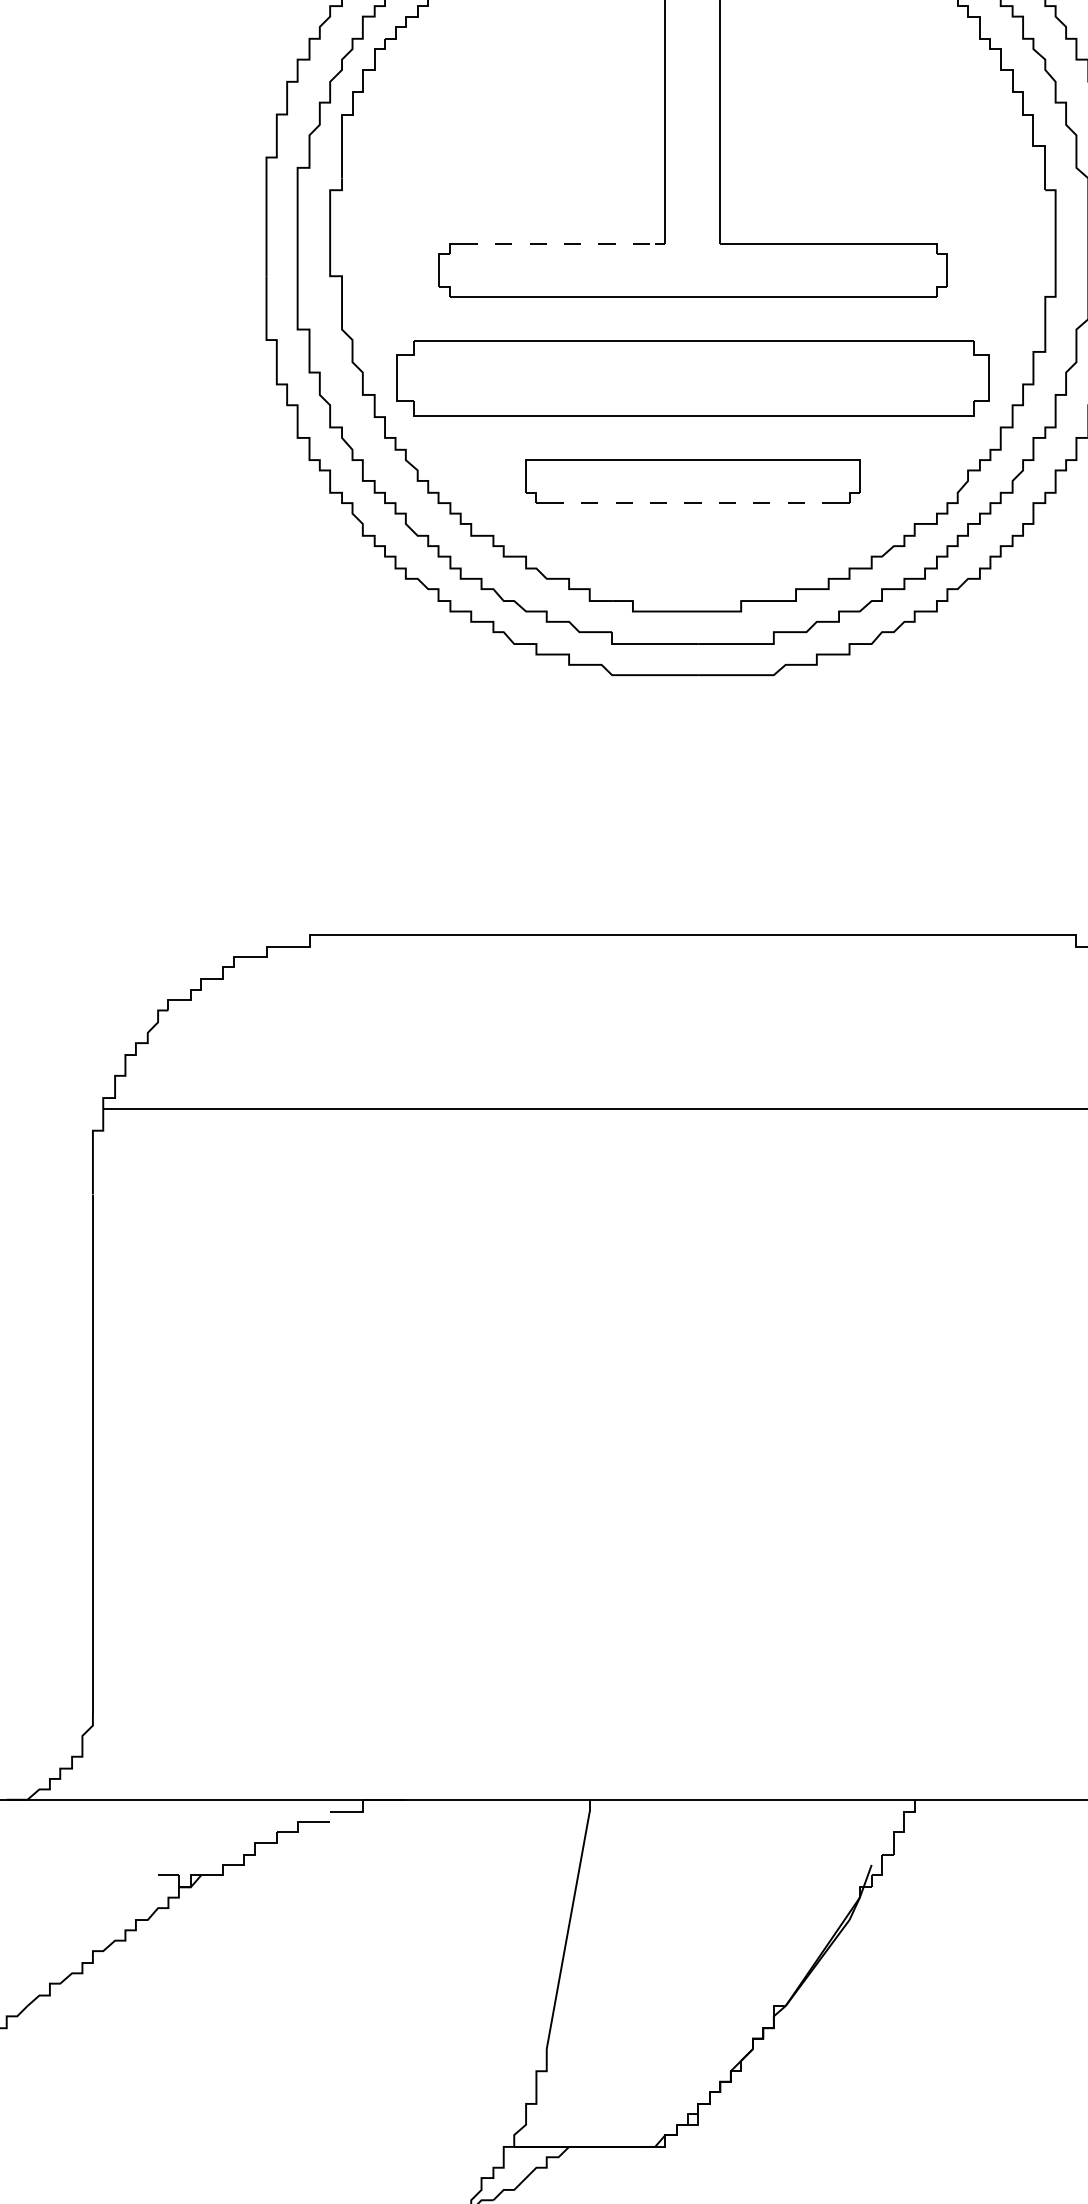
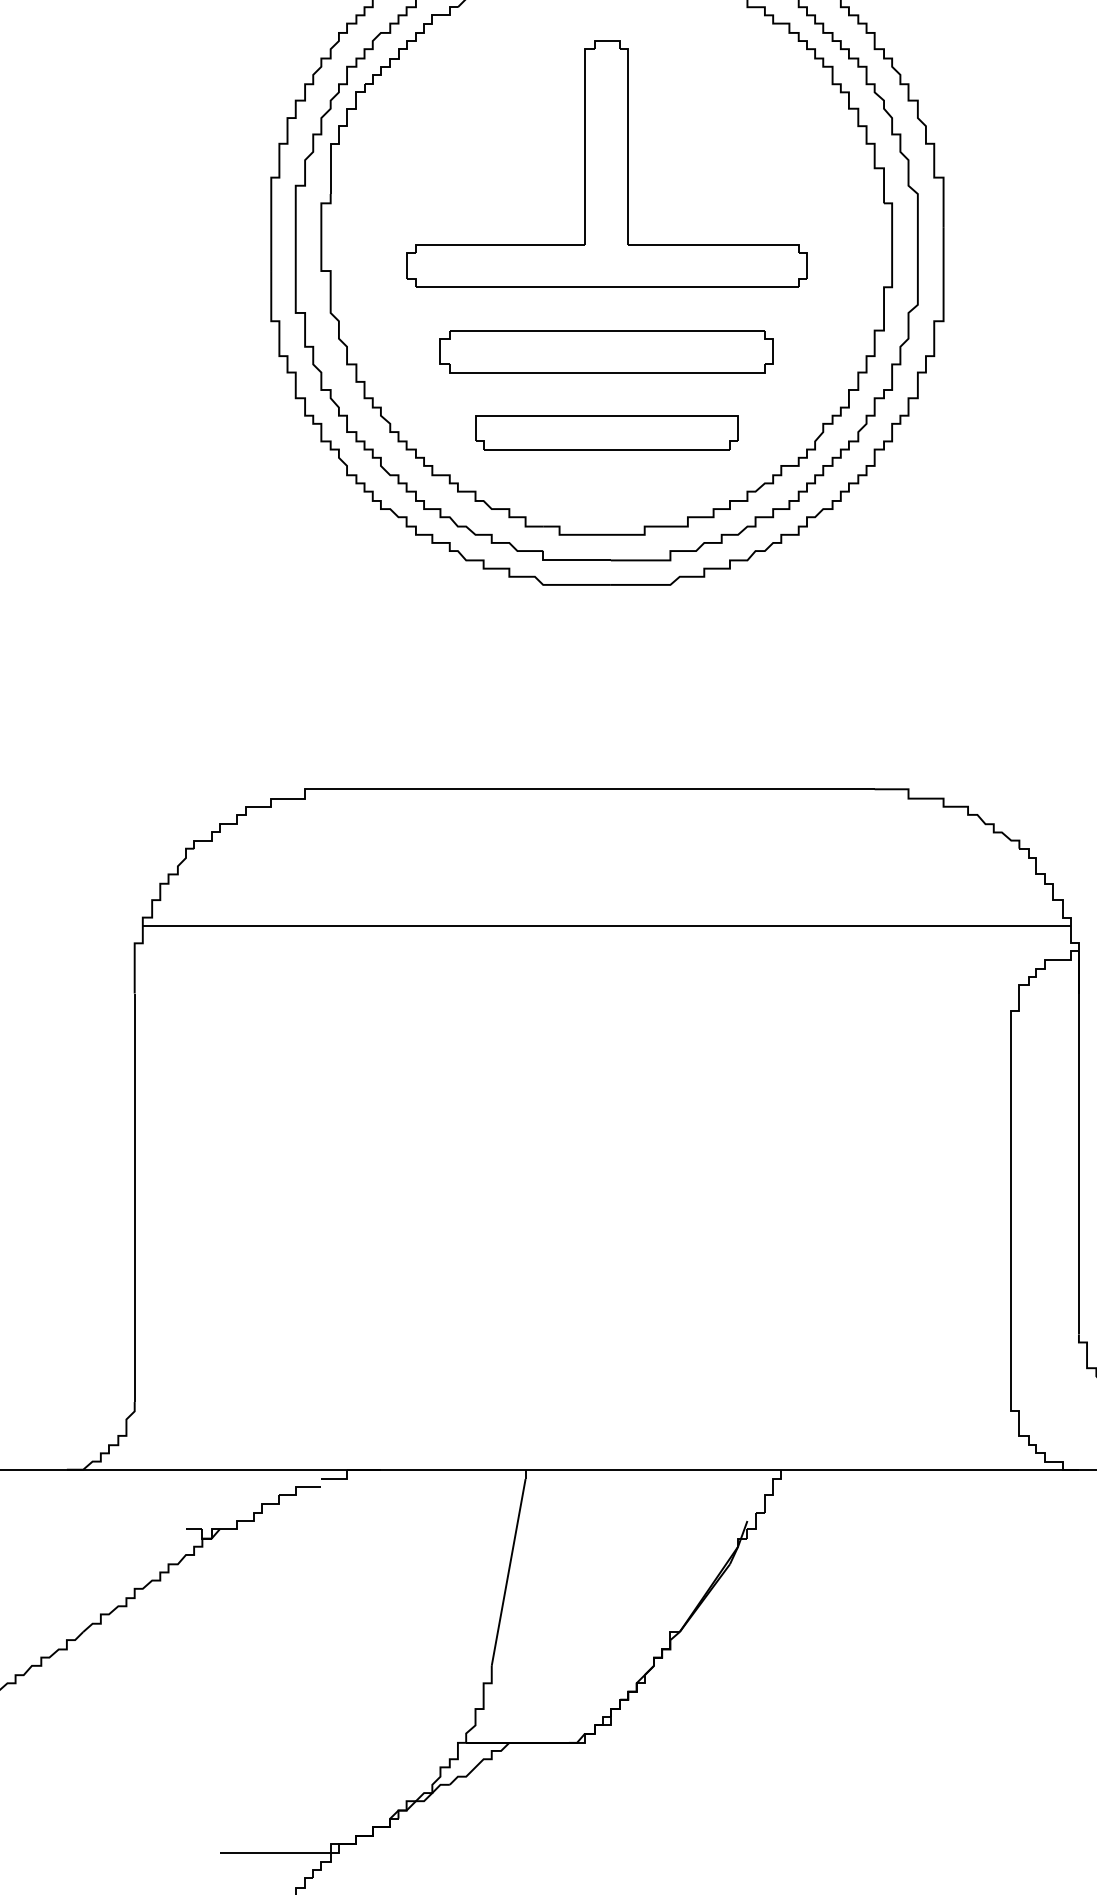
line: (559, 243) -> (501, 245), dashed -> solid
part: (692, 378) -> (606, 351), size x0.71
line: (692, 503) -> (606, 449), dashed -> solid

